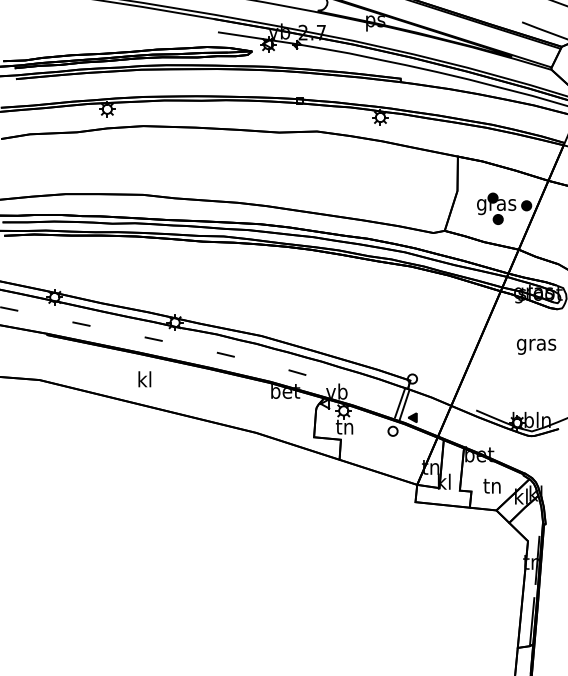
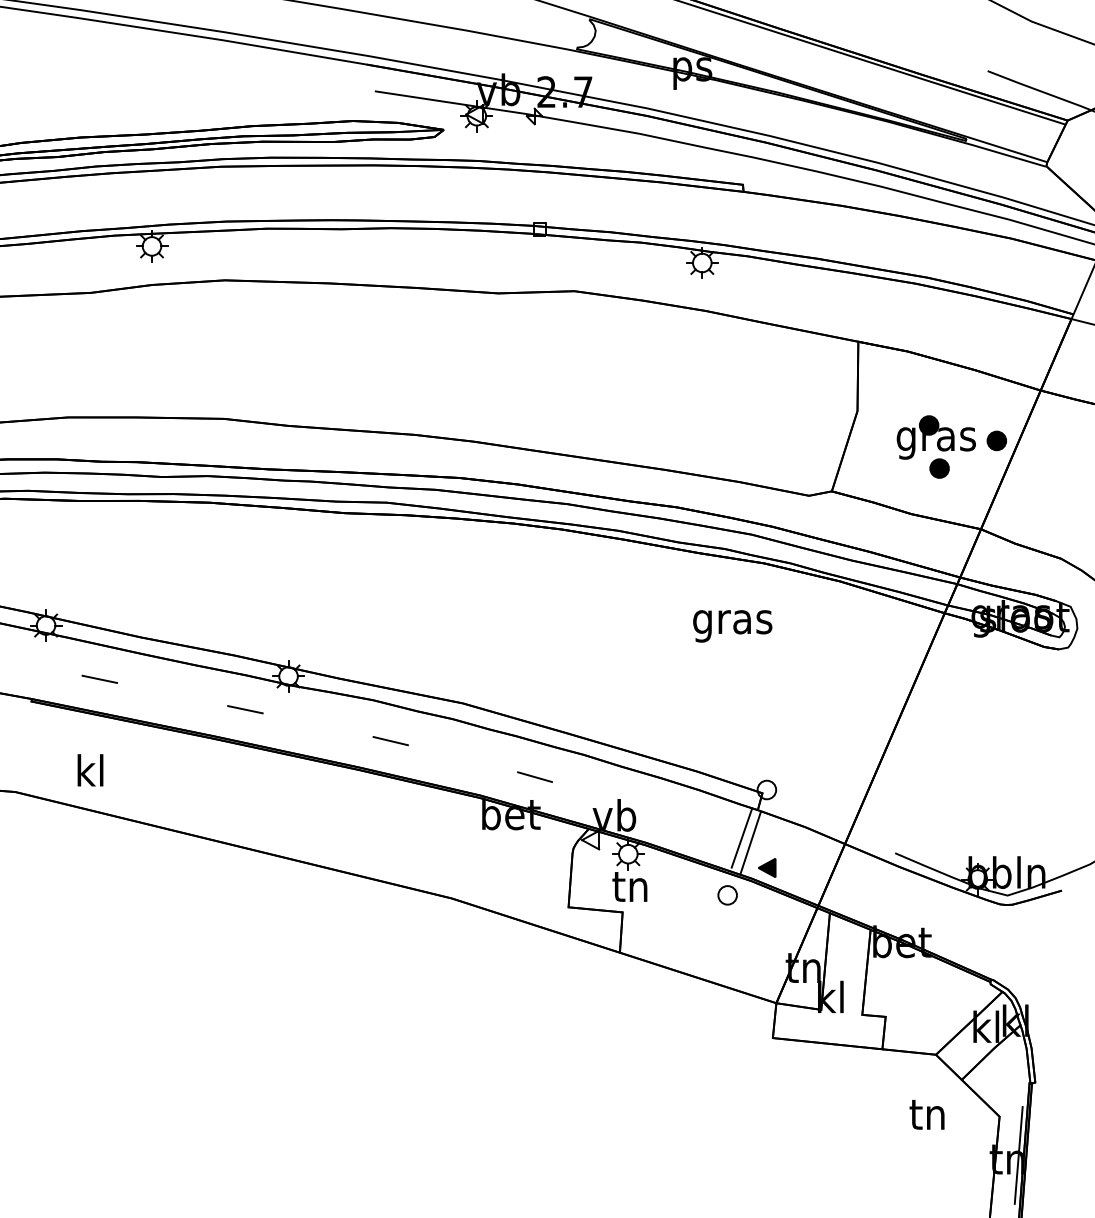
text: (536, 346) -> (732, 625), moved
text: (144, 379) -> (89, 770), moved
text: (491, 485) -> (926, 1113), moved

